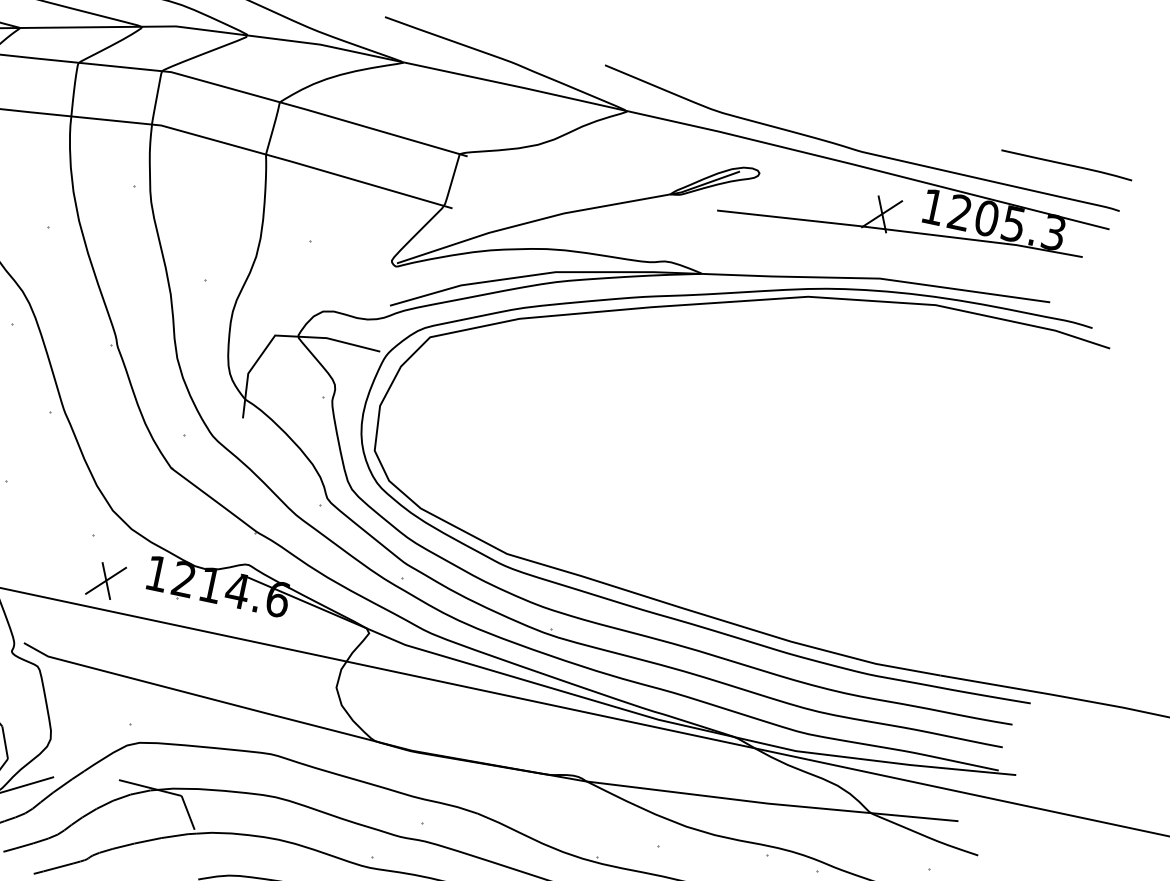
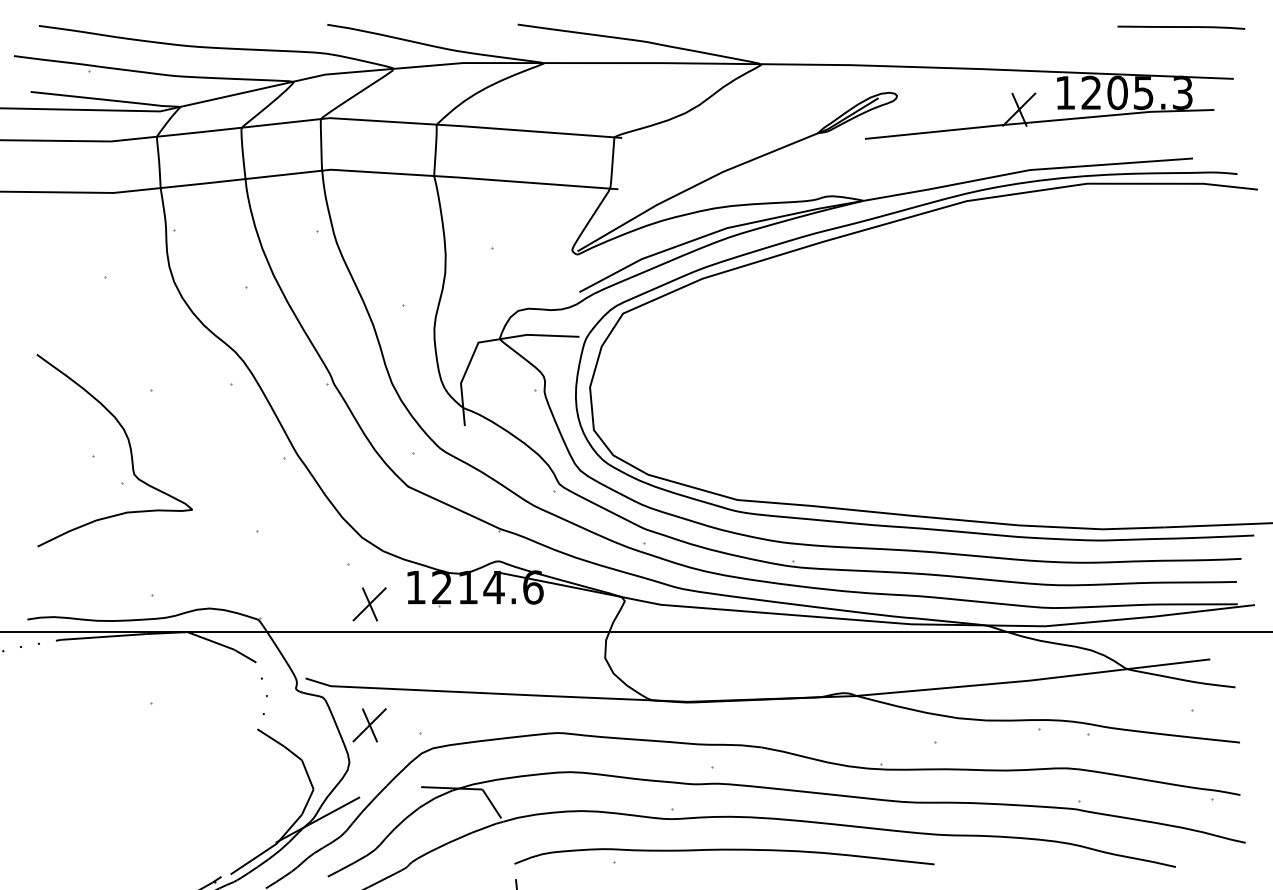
curve: (859, 150) -> (985, 54), removed
part: (79, 705) -> (369, 725), added

